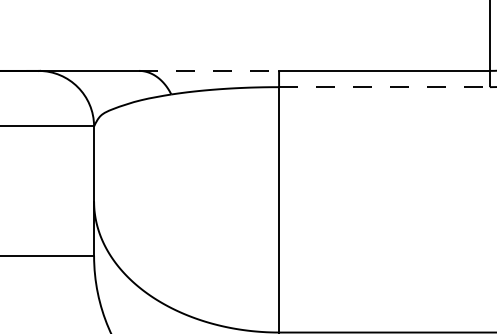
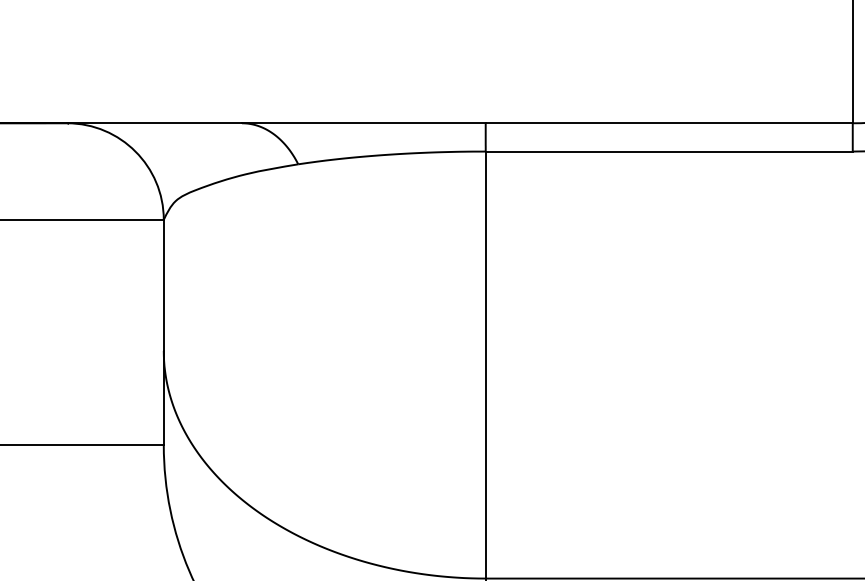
line: (209, 70) -> (364, 122), dashed -> solid
line: (385, 87) -> (670, 152), dashed -> solid

